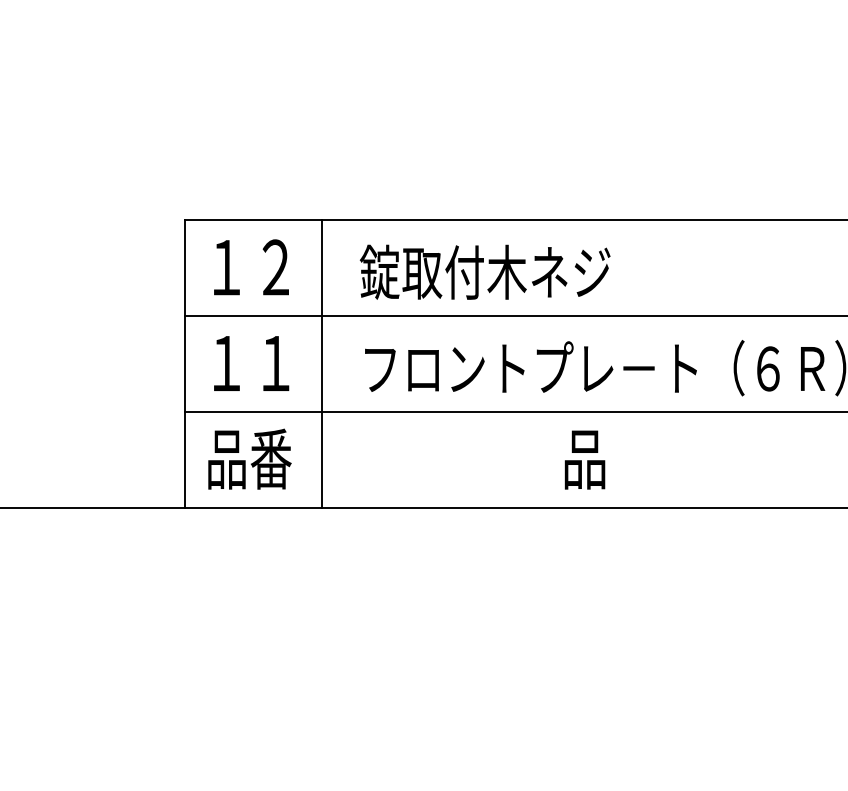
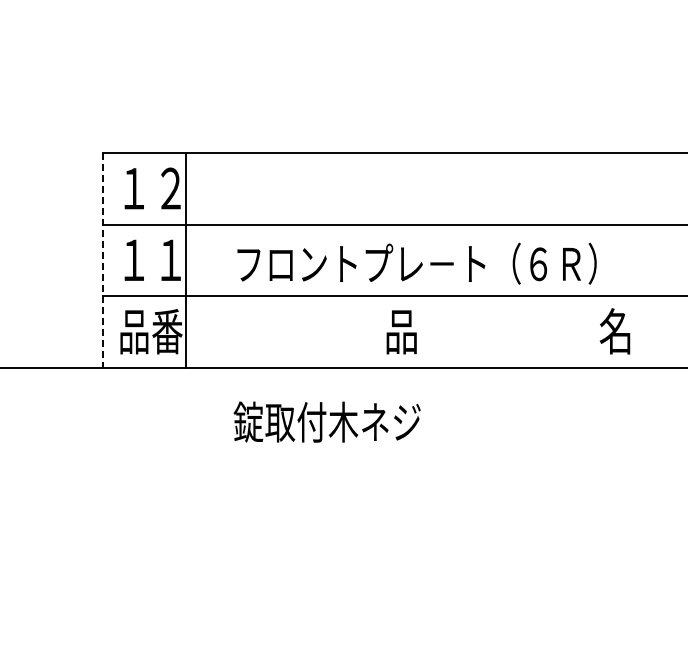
text: (484, 271) -> (326, 421), moved
line: (322, 362) -> (185, 259), moved
line: (185, 363) -> (103, 260), solid -> dashed

